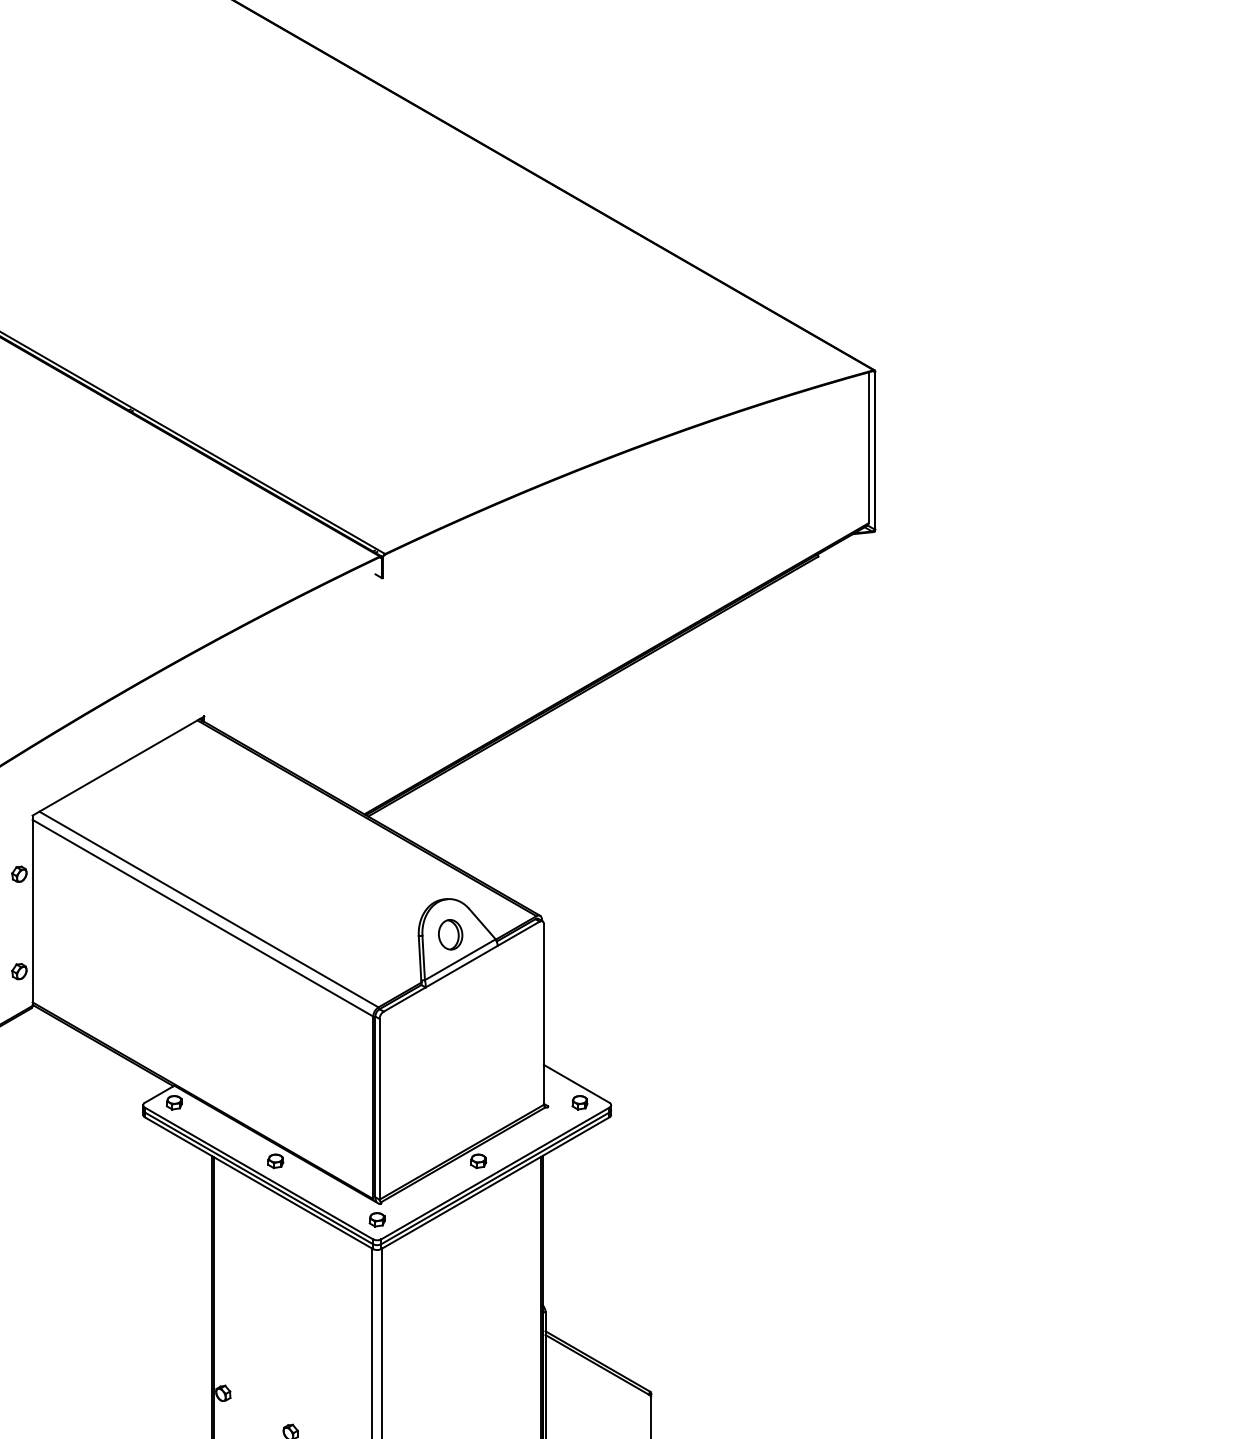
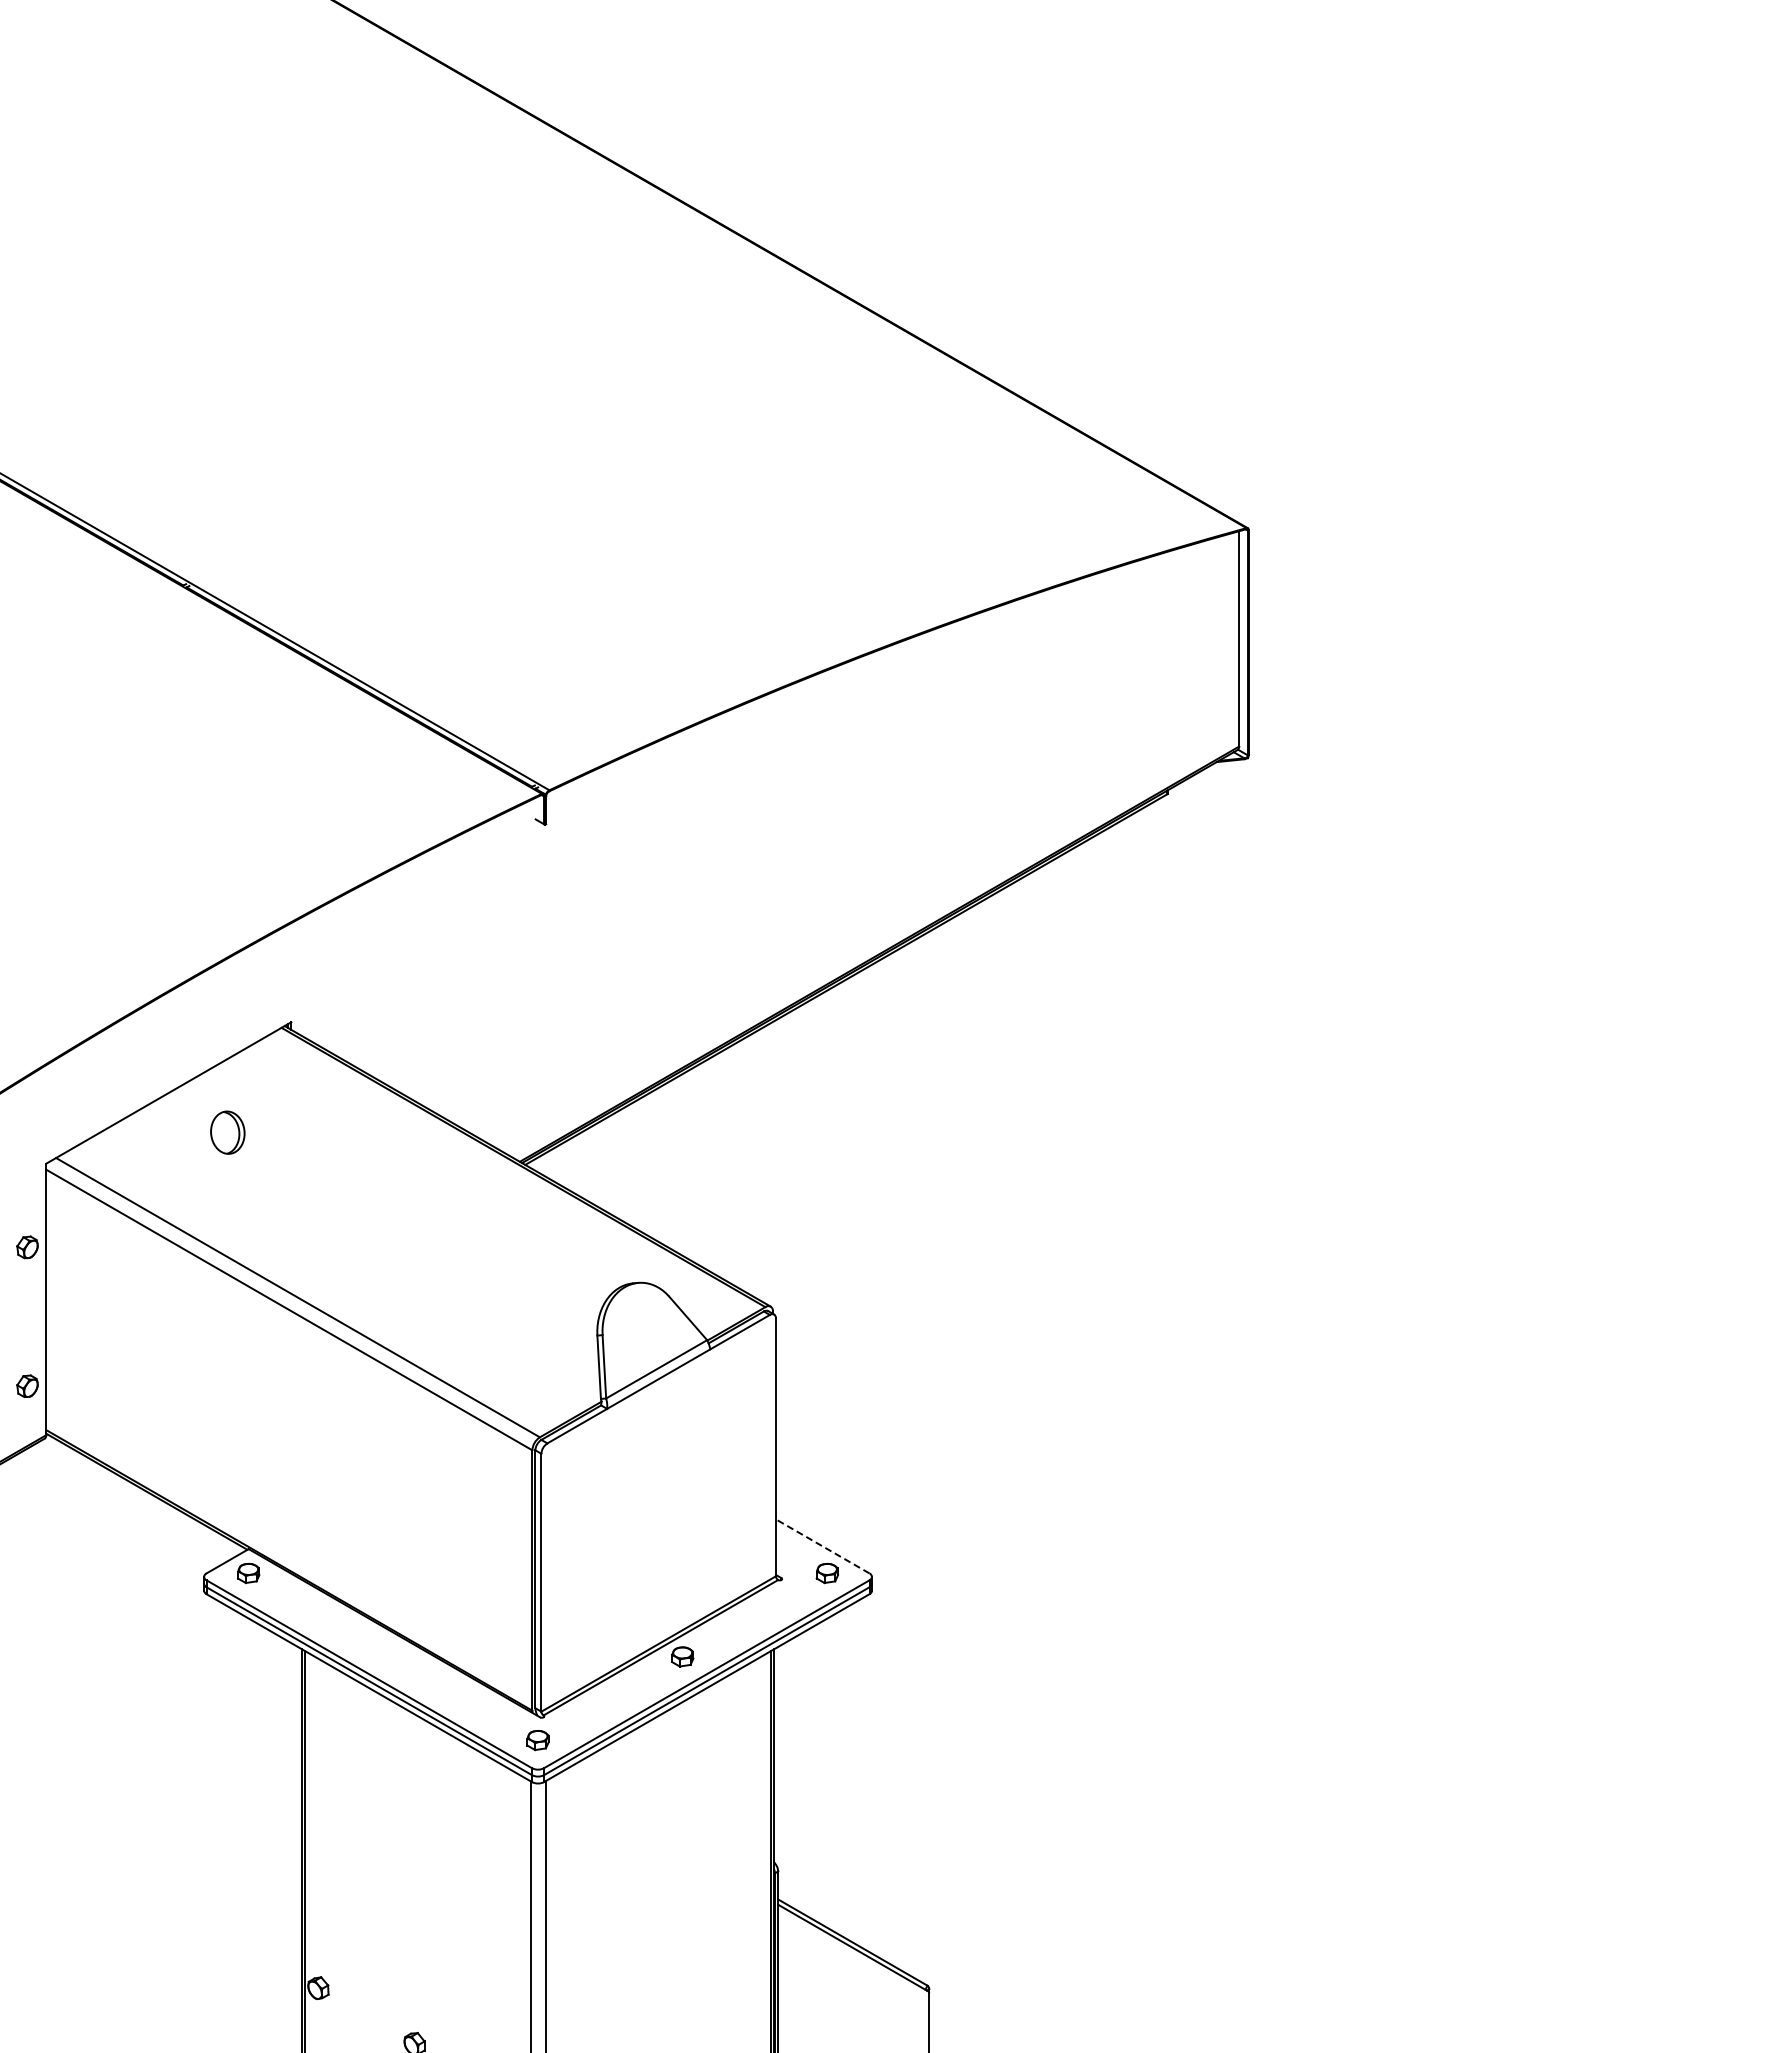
part: (450, 934) -> (227, 1132), moved
line: (576, 1083) -> (822, 1546), solid -> dashed
part: (275, 1161) -> (393, 1656), removed

